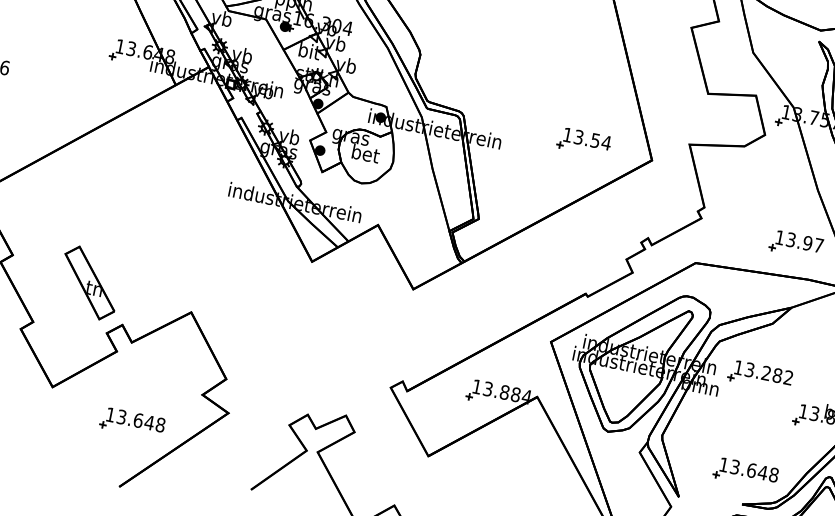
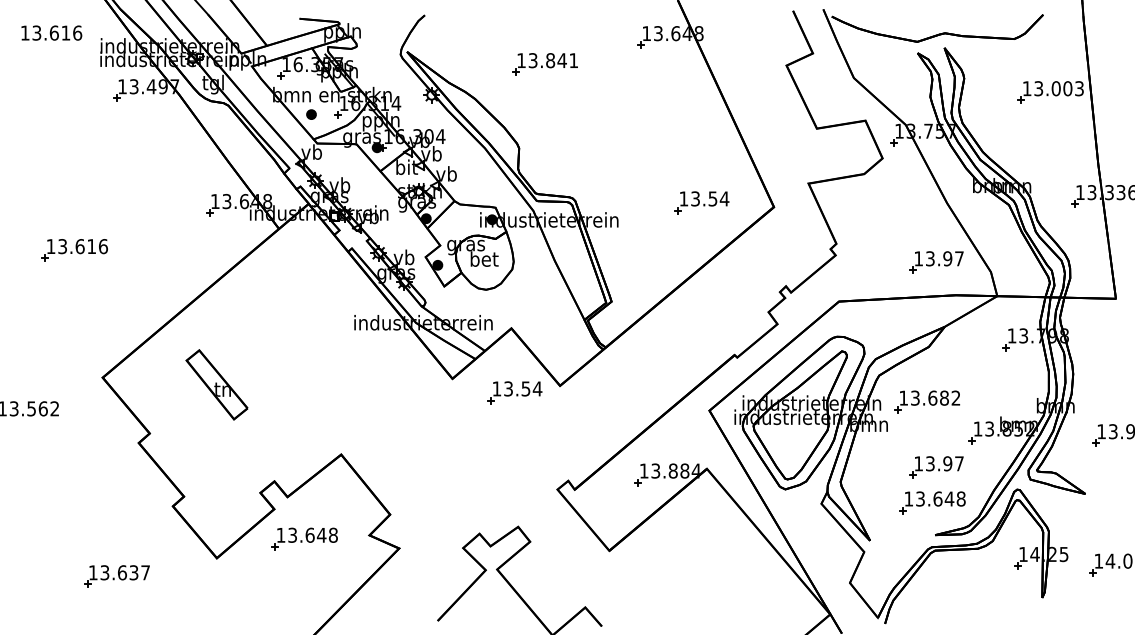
part: (89, 282) -> (216, 384), moved
part: (368, 286) -> (514, 392), added
text: (766, 372) -> (932, 397), 13.282 -> 13.682
part: (132, 422) -> (304, 538), moved
part: (756, 440) -> (936, 467), added

